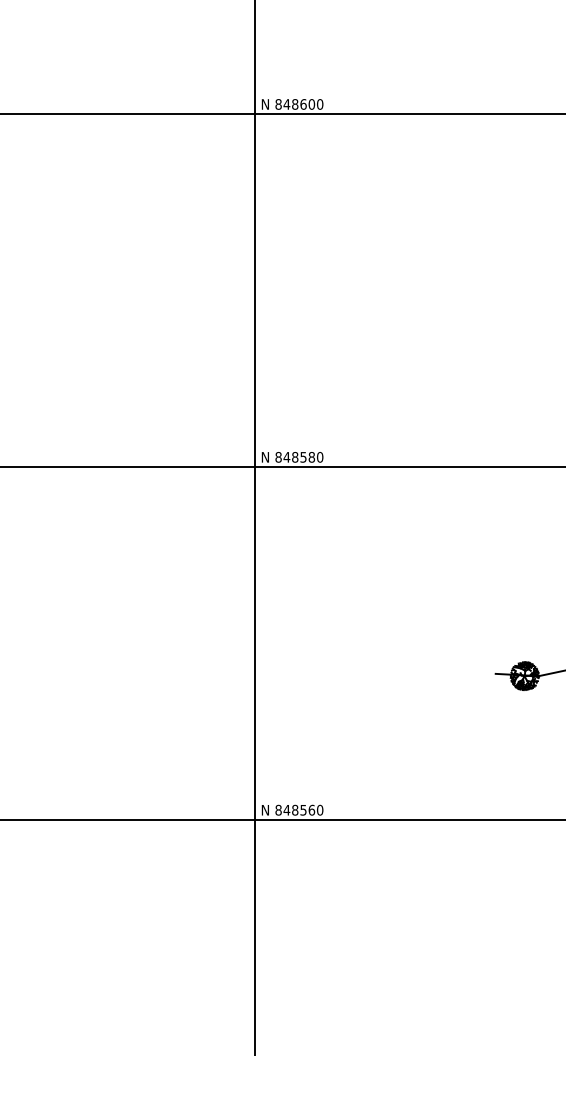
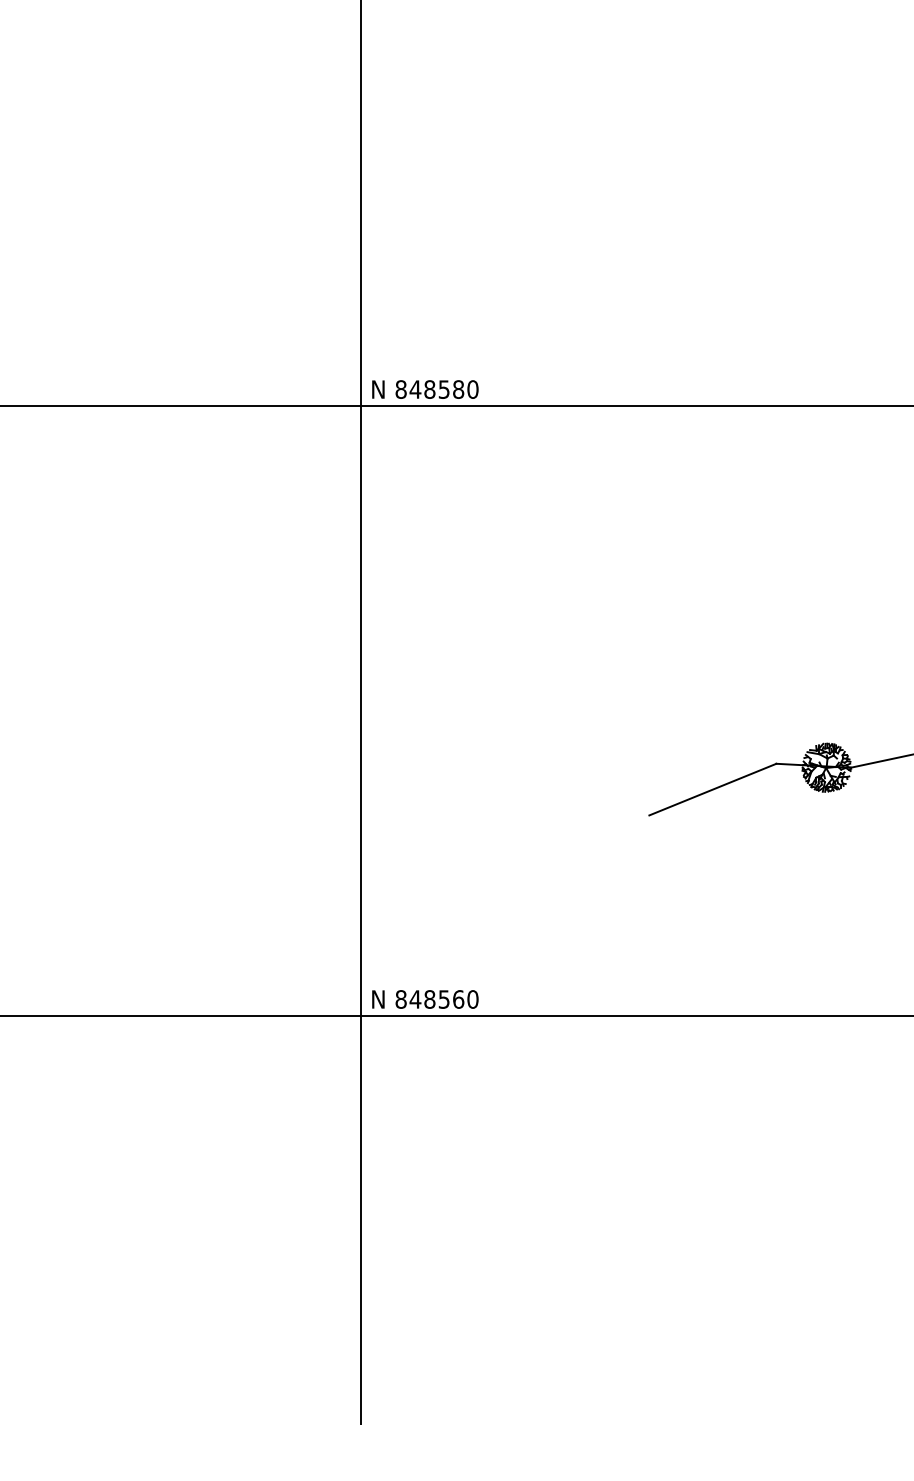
line: (458, 688) -> (712, 789), added

